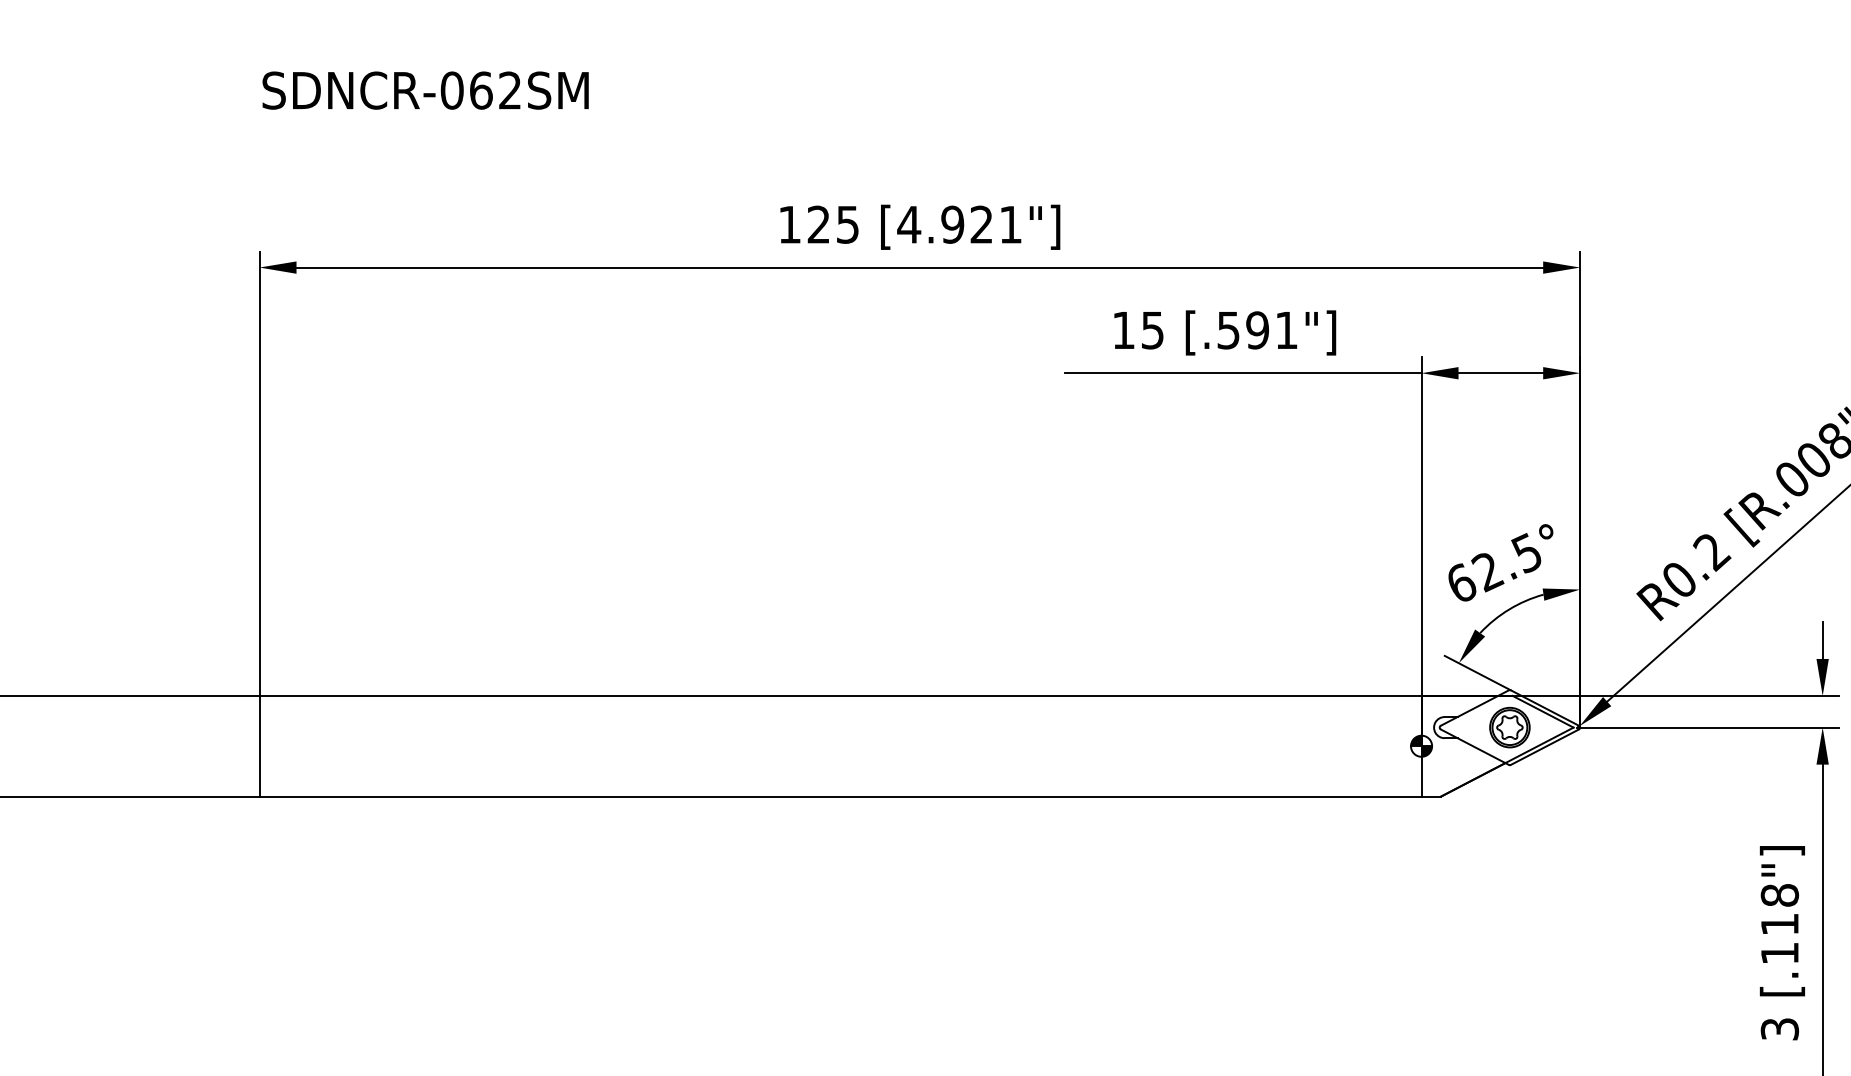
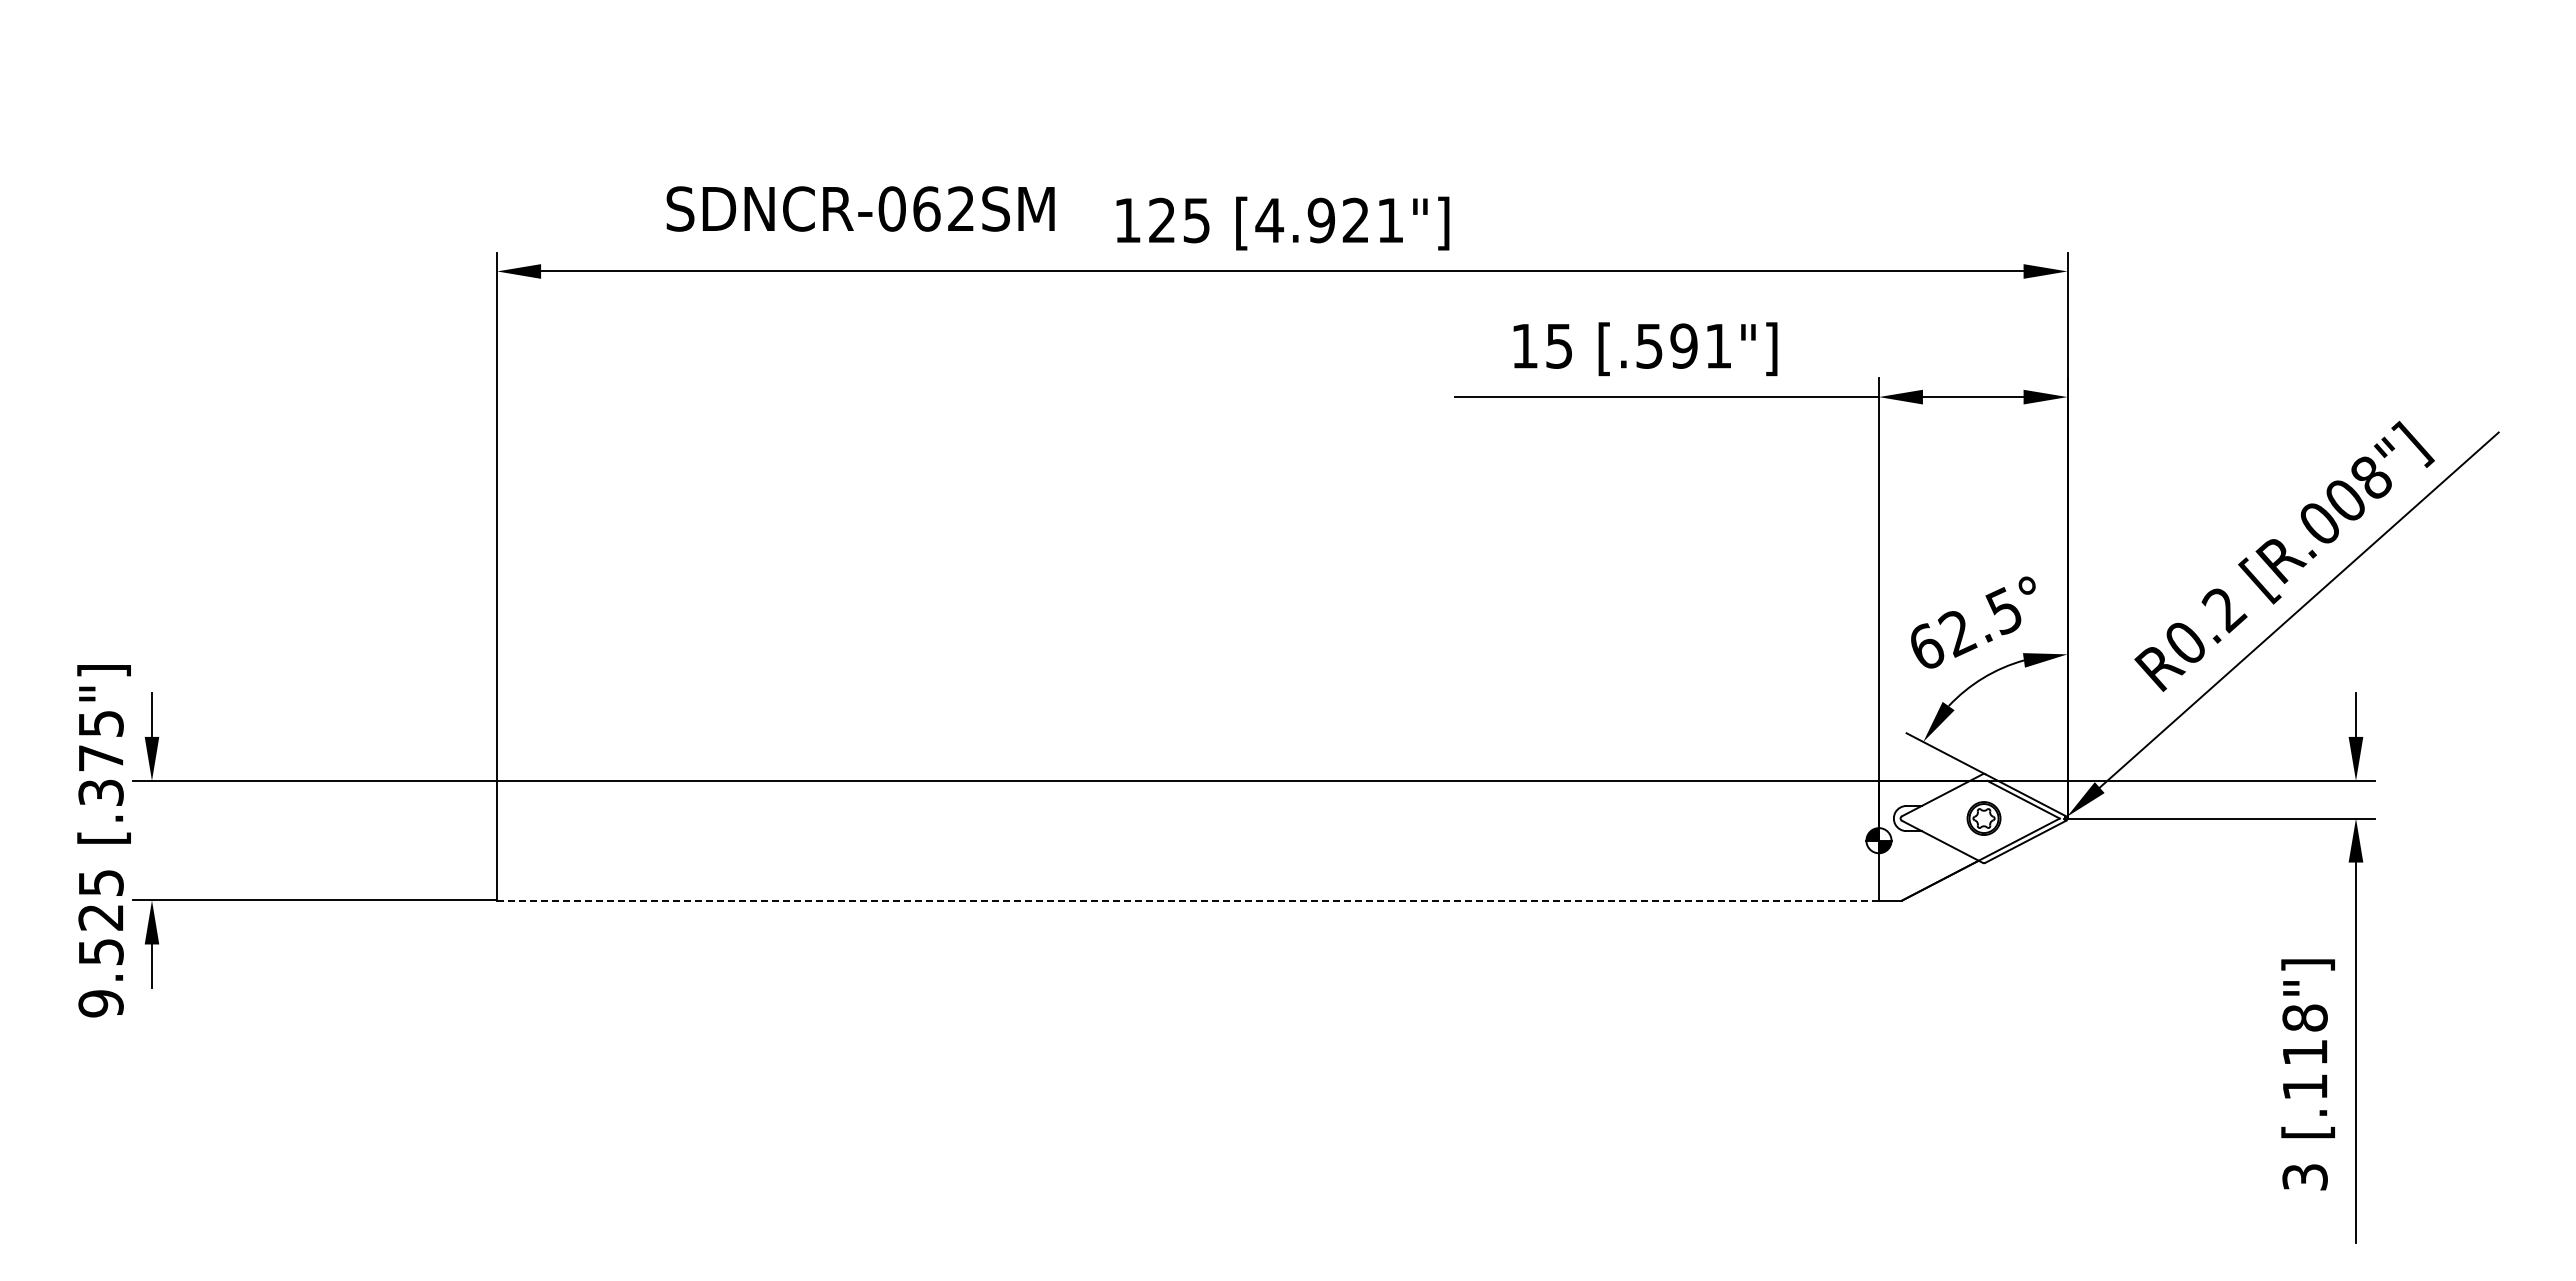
text: (425, 90) -> (860, 208), moved
part: (1509, 727) -> (1983, 818), size x0.7
line: (840, 796) -> (1188, 900), solid -> dashed

